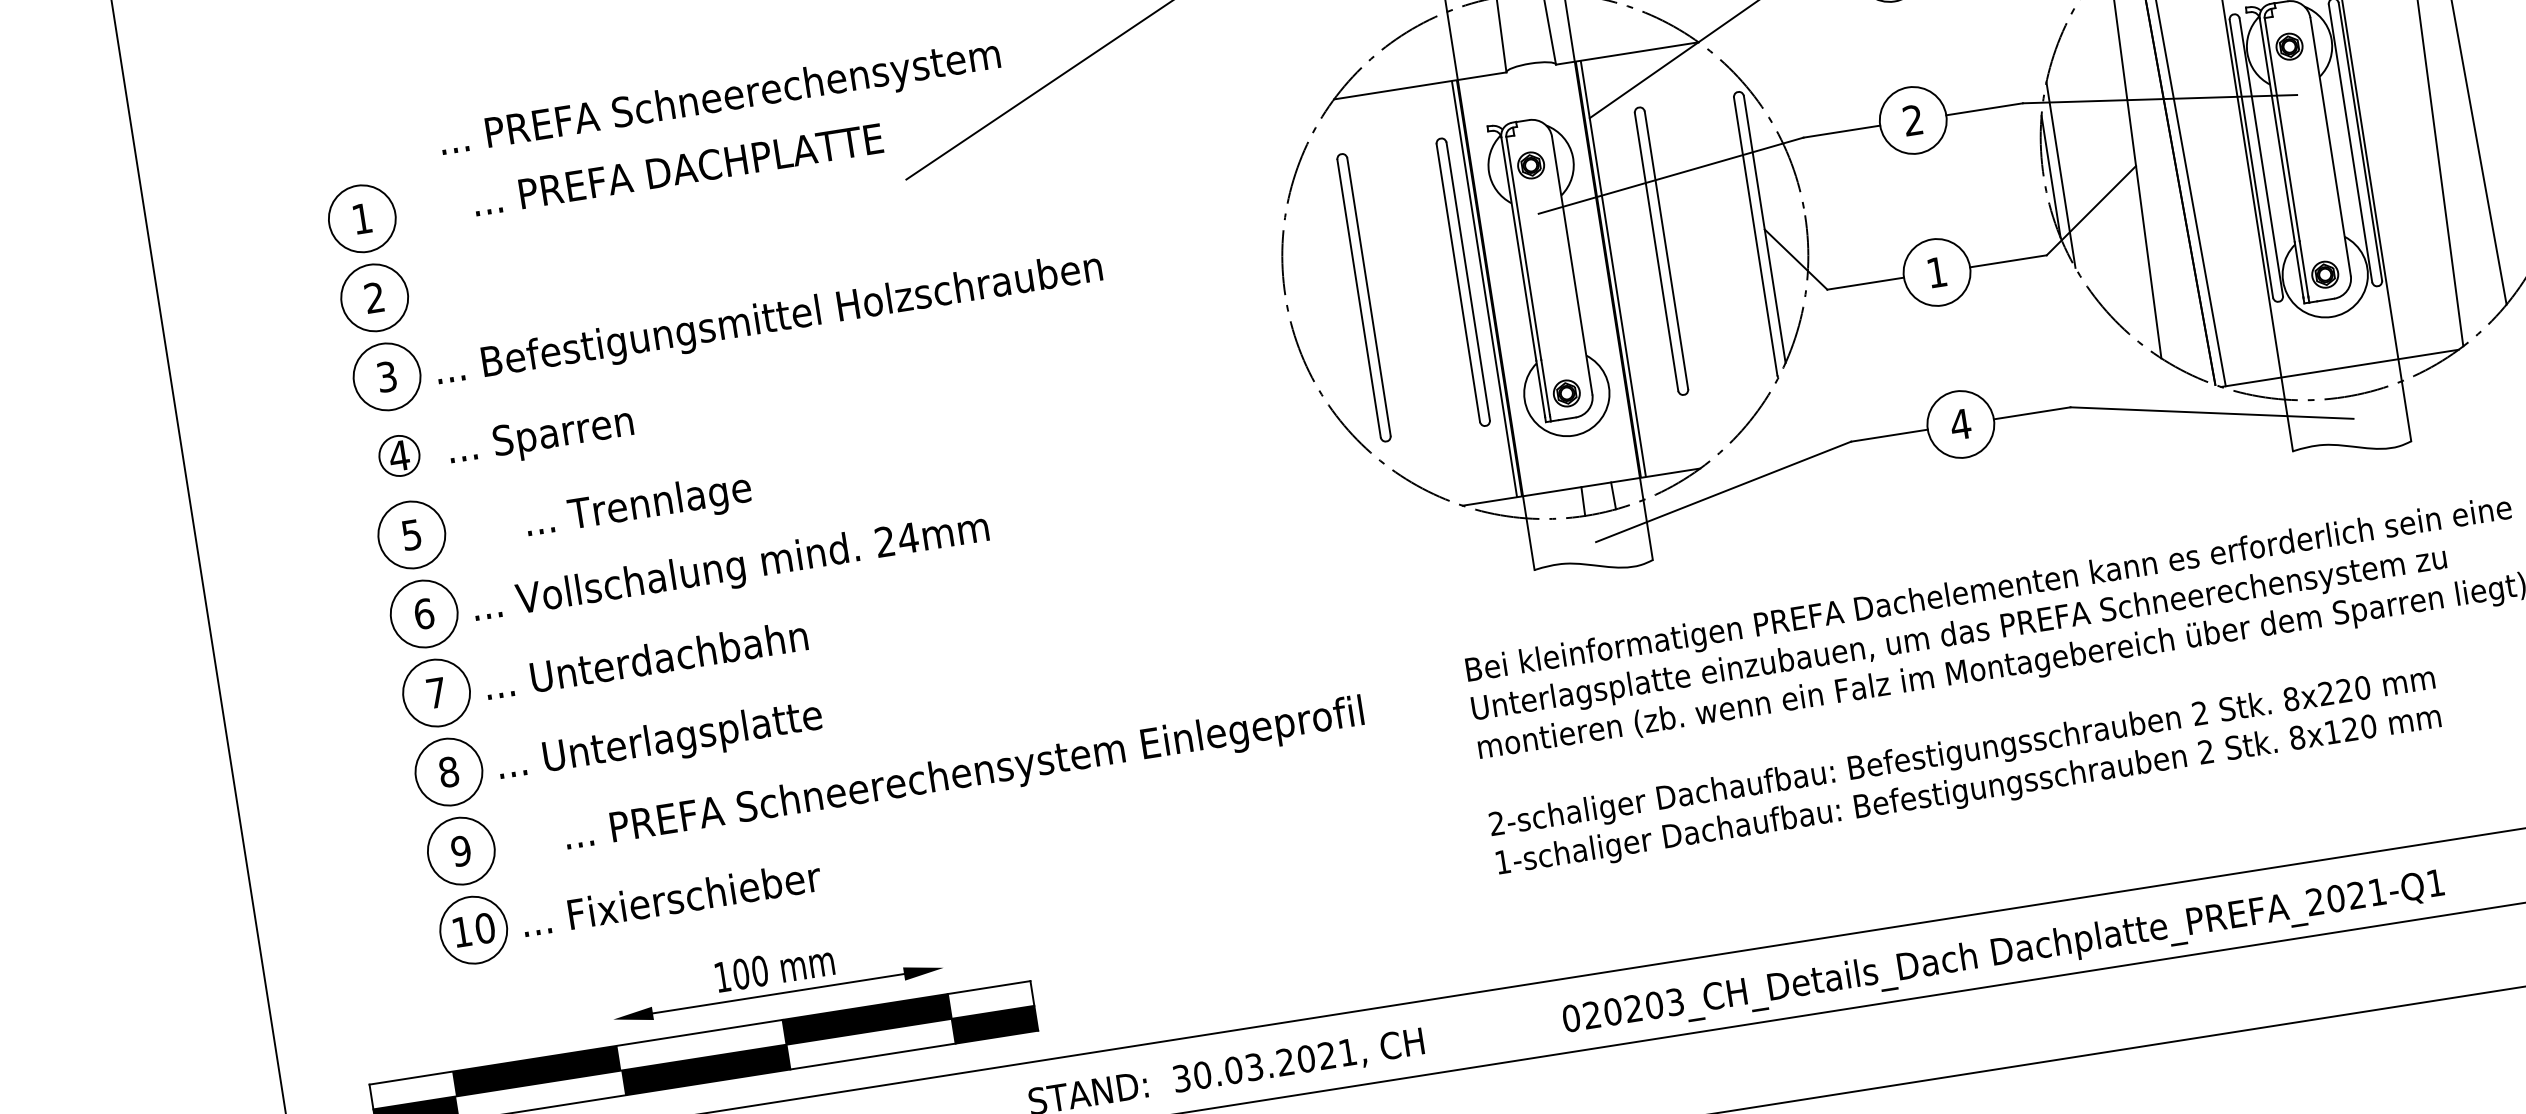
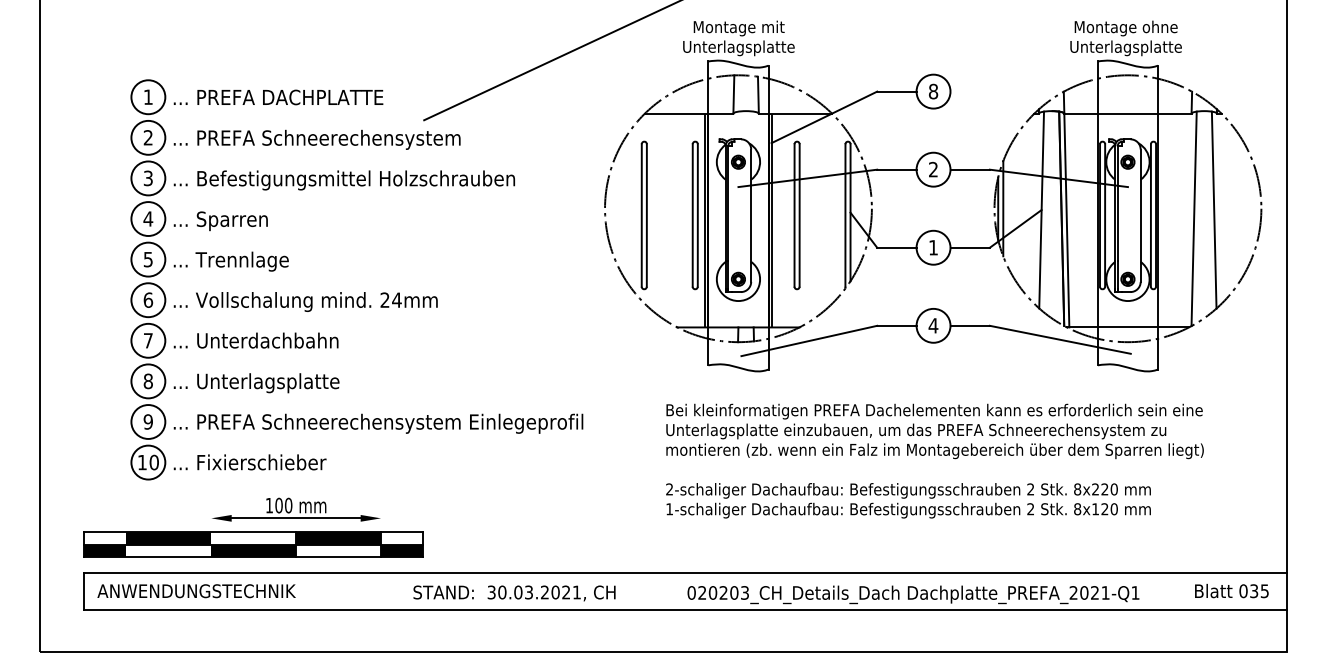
text: (718, 99) -> (316, 139), moved
text: (678, 169) -> (278, 97), moved
circle: (399, 454) -> (148, 218), size x1.67
text: (637, 507) -> (230, 261), moved
text: (964, 775) -> (378, 423), moved

